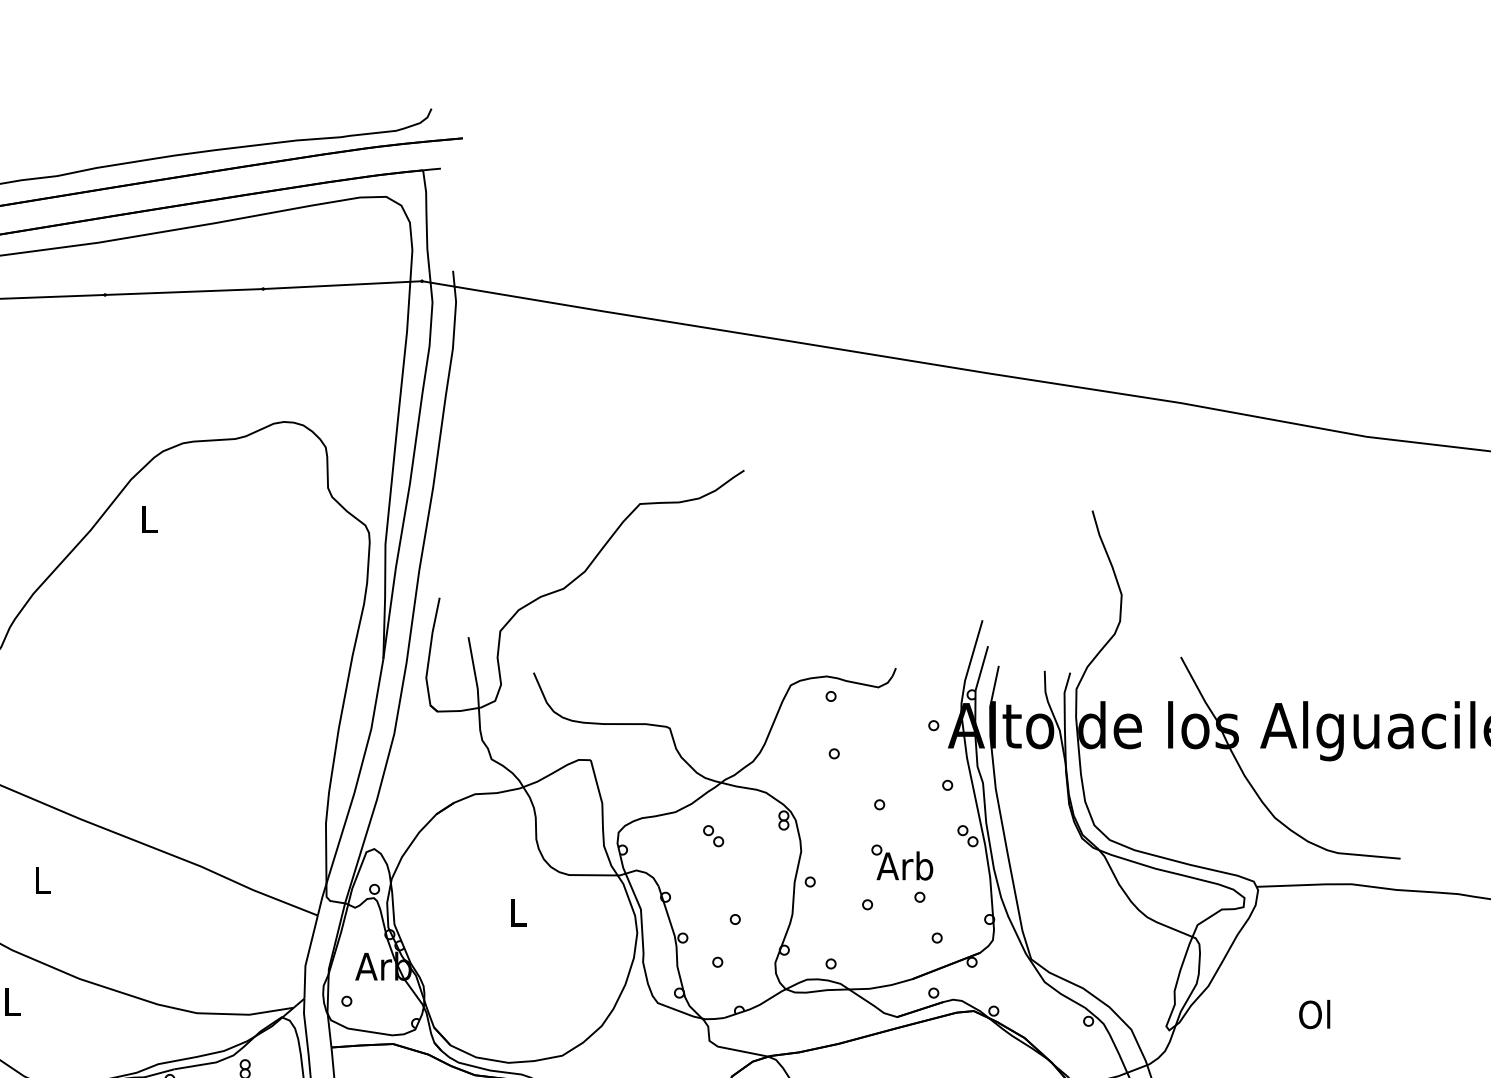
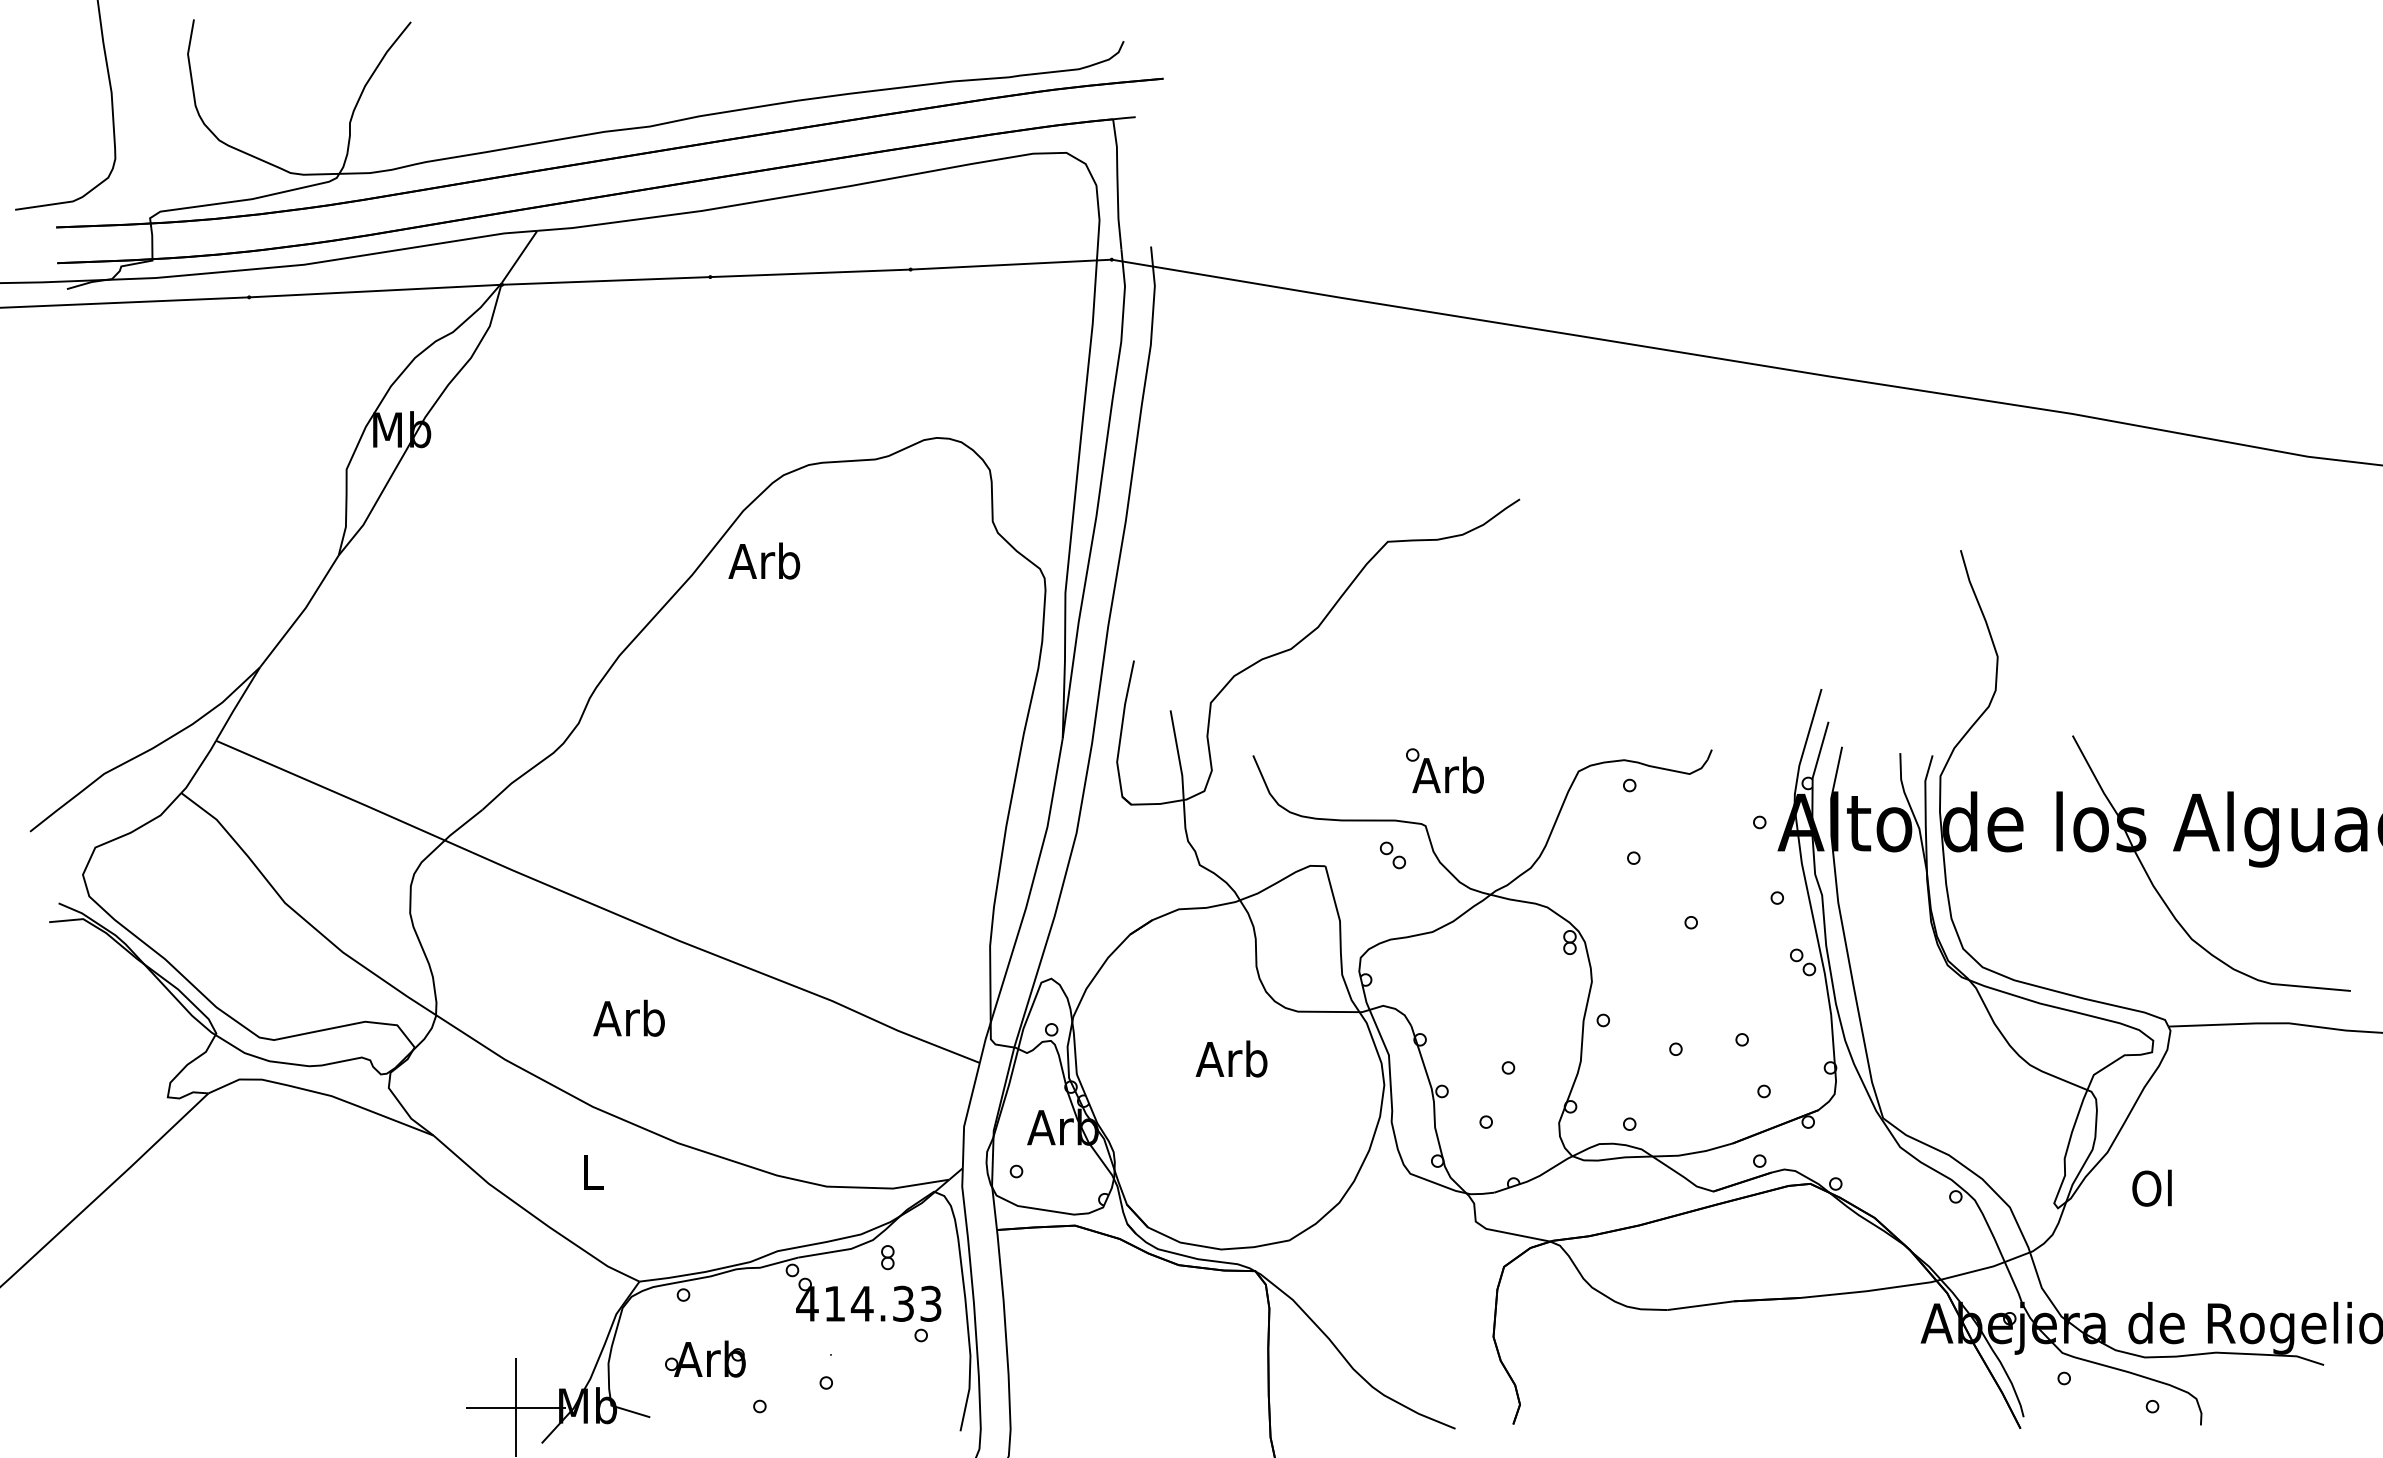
text: (147, 518) -> (764, 560), L -> Arb
part: (713, 836) -> (1392, 855), moved
part: (901, 862) -> (1444, 770), moved
text: (40, 879) -> (628, 1017), L -> Arb
text: (516, 912) -> (1231, 1058), L -> Arb
text: (1314, 1013) -> (2151, 1187), moved

